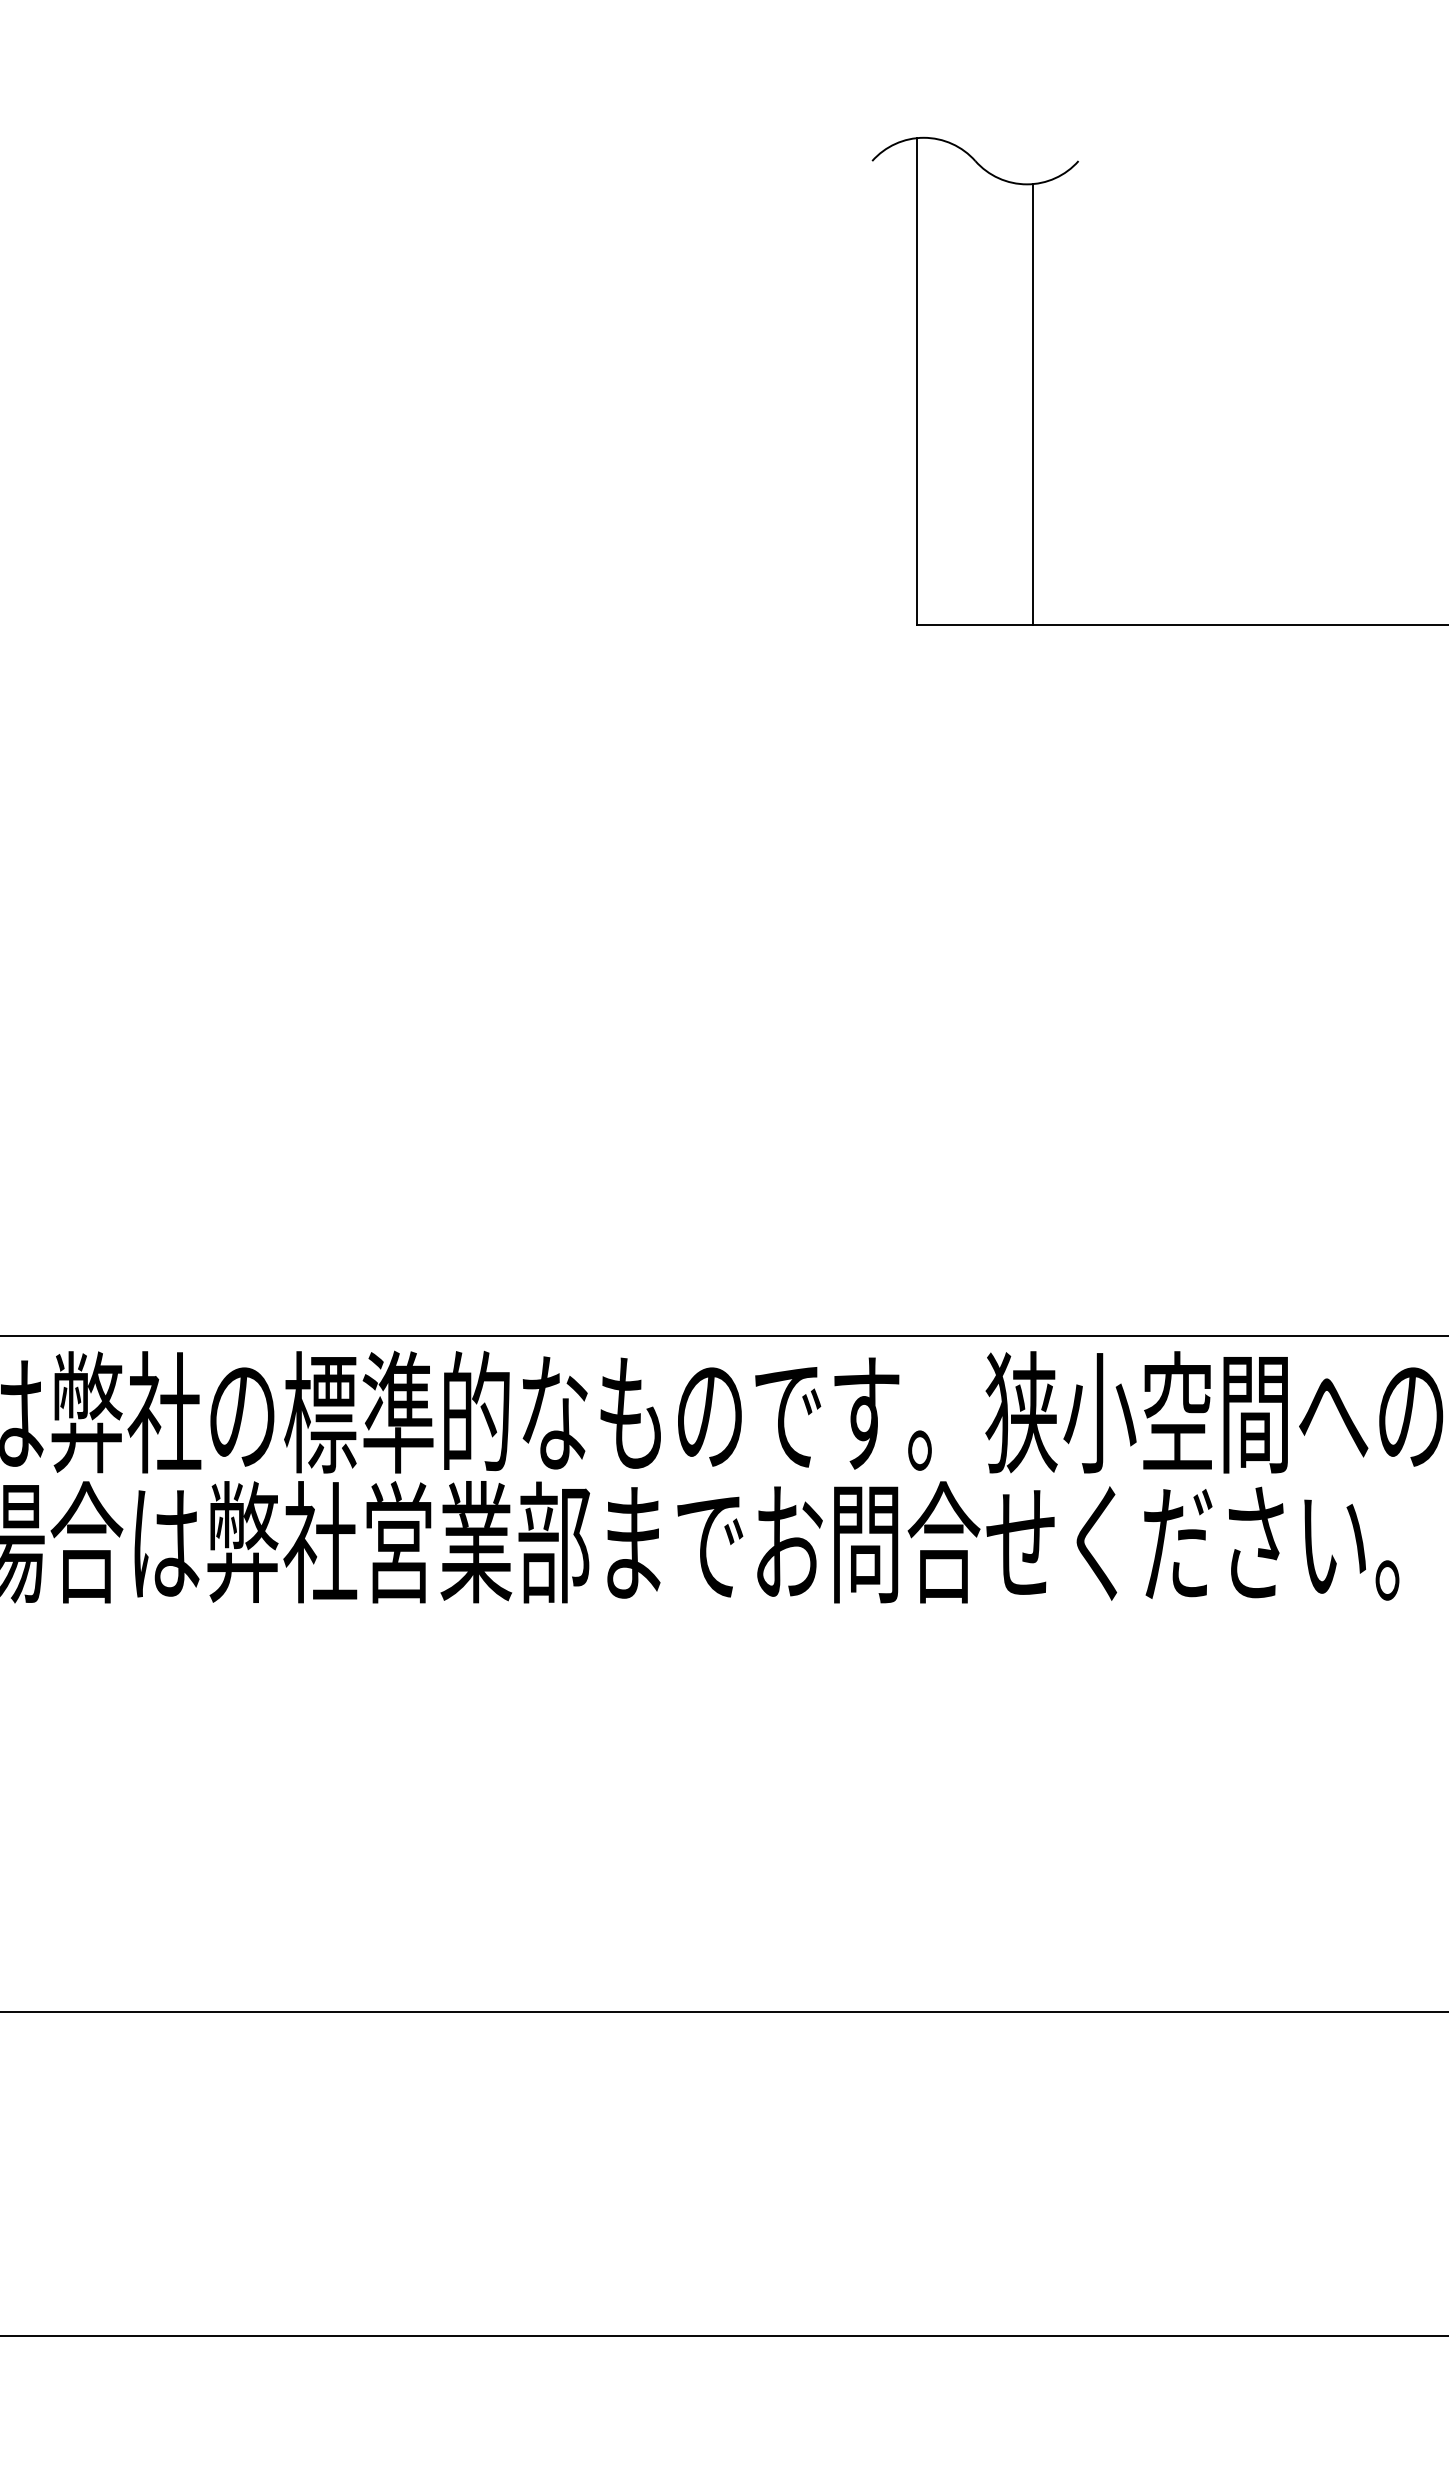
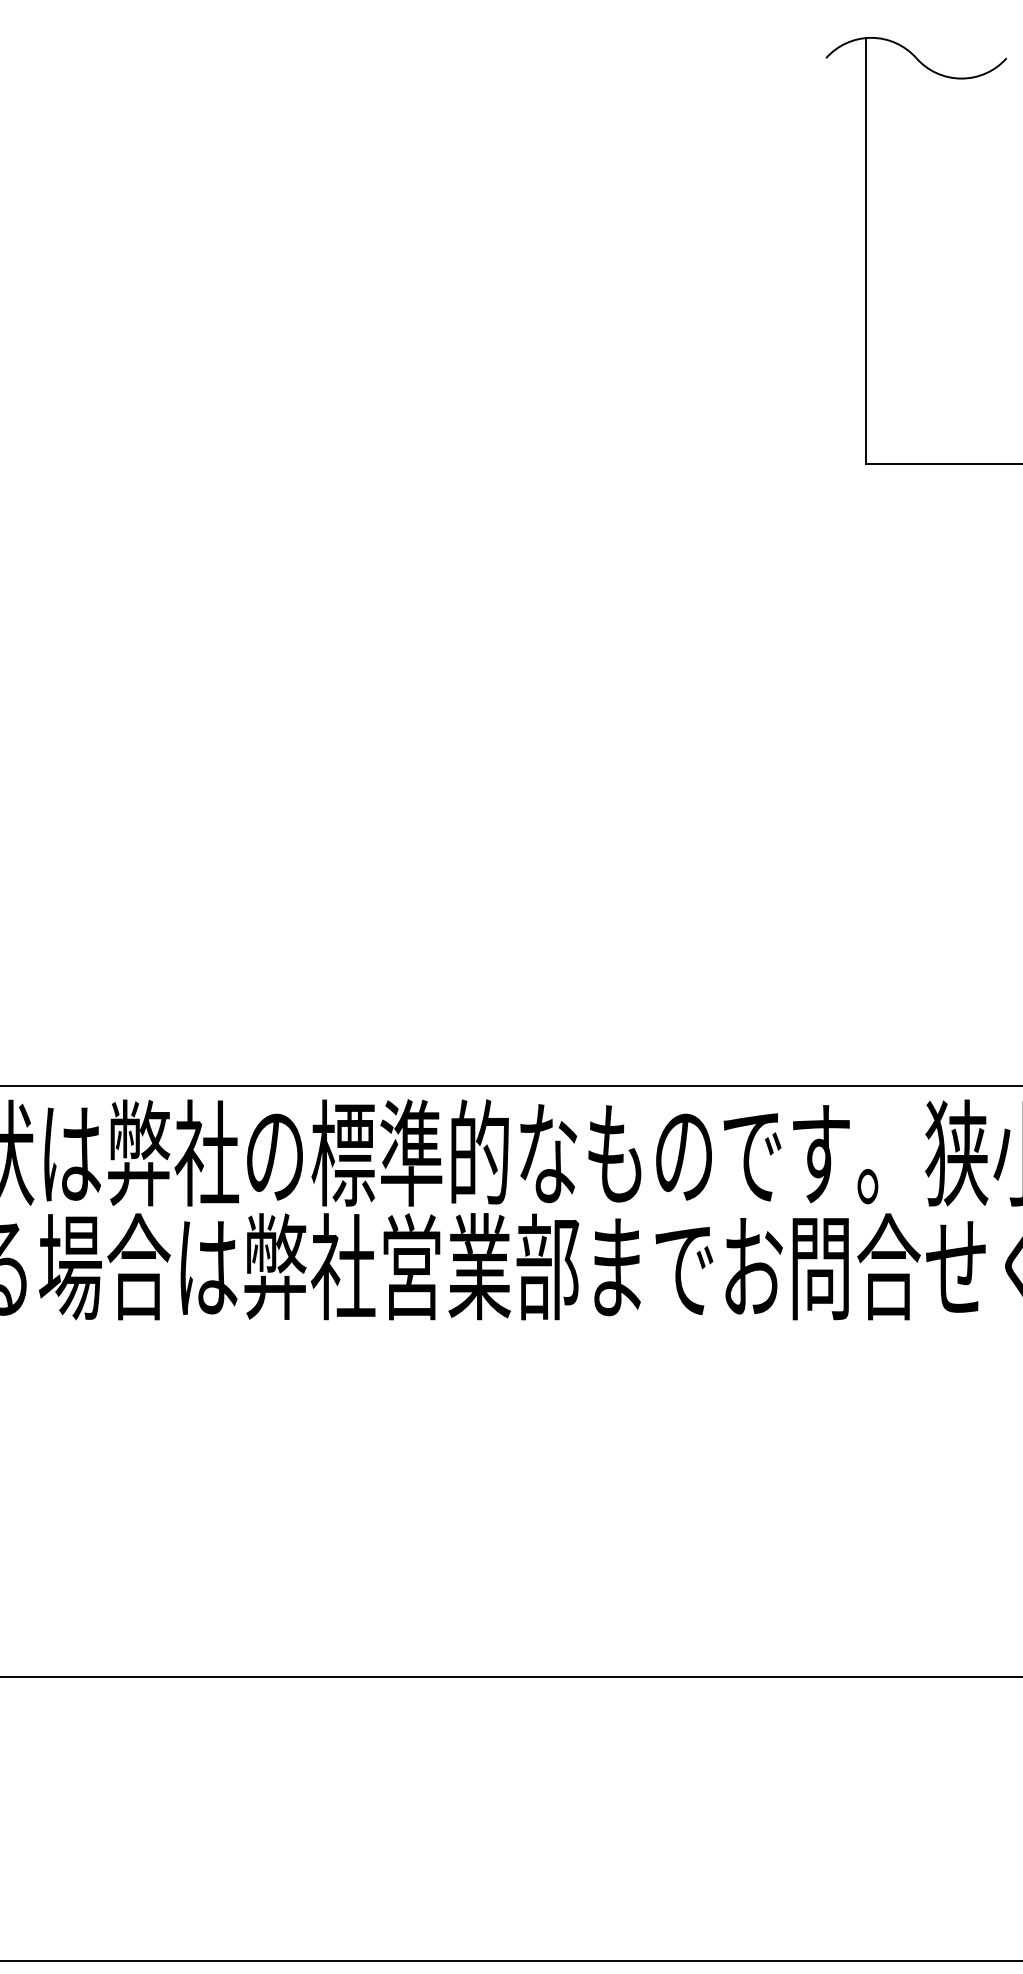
line: (1033, 404) -> (967, 271), removed

